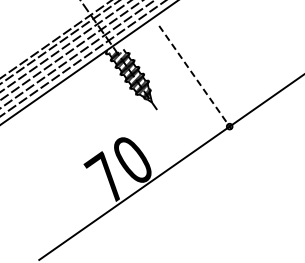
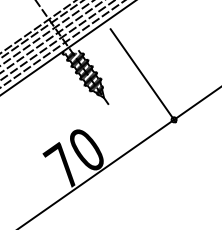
line: (195, 78) -> (143, 76), dashed -> solid

